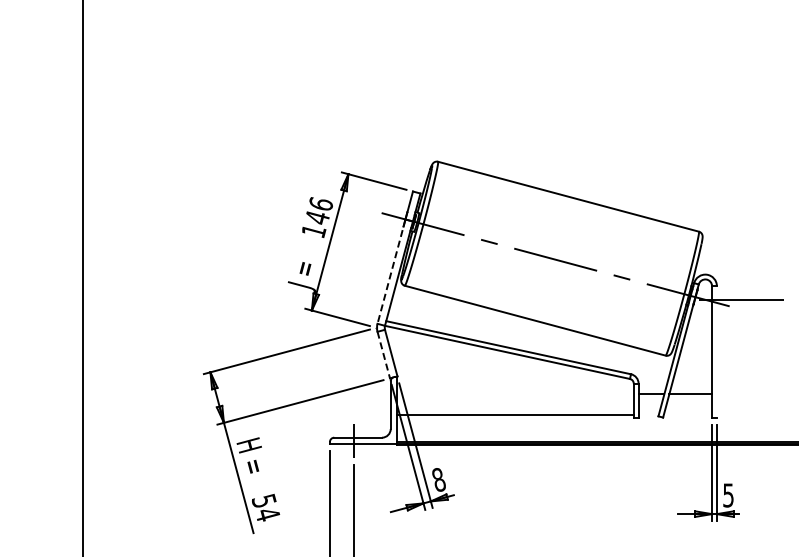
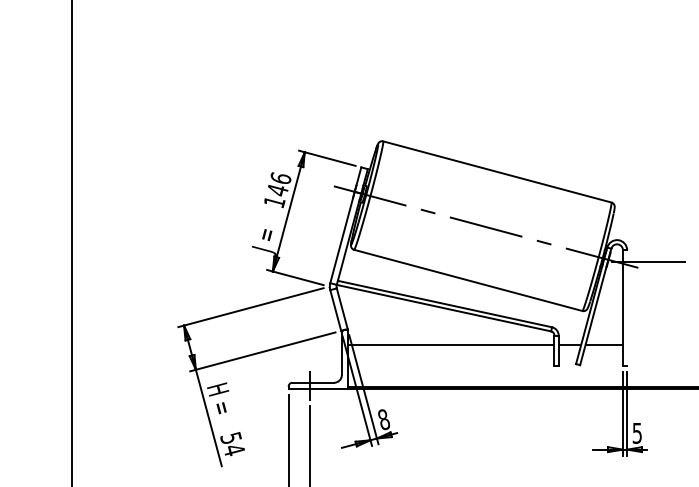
line: (391, 272) -> (342, 238), dashed -> solid
line: (383, 355) -> (335, 310), dashed -> solid
line: (515, 415) -> (450, 344), moved

